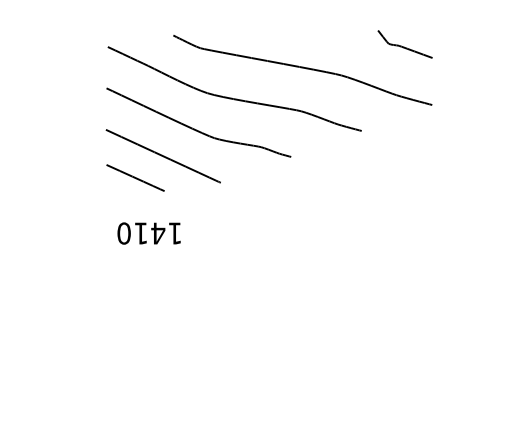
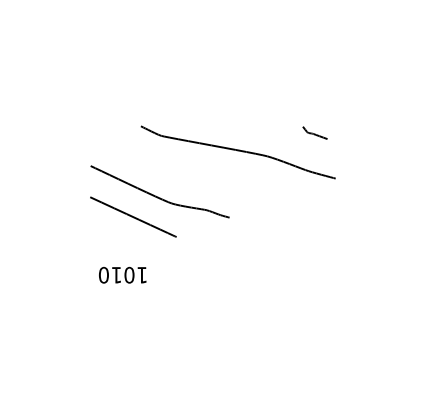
part: (404, 43) -> (314, 132), size x0.6
part: (231, 96) -> (184, 172), removed
line: (135, 178) -> (112, 233), removed
text: (158, 232) -> (129, 274), 1410 -> 1010

